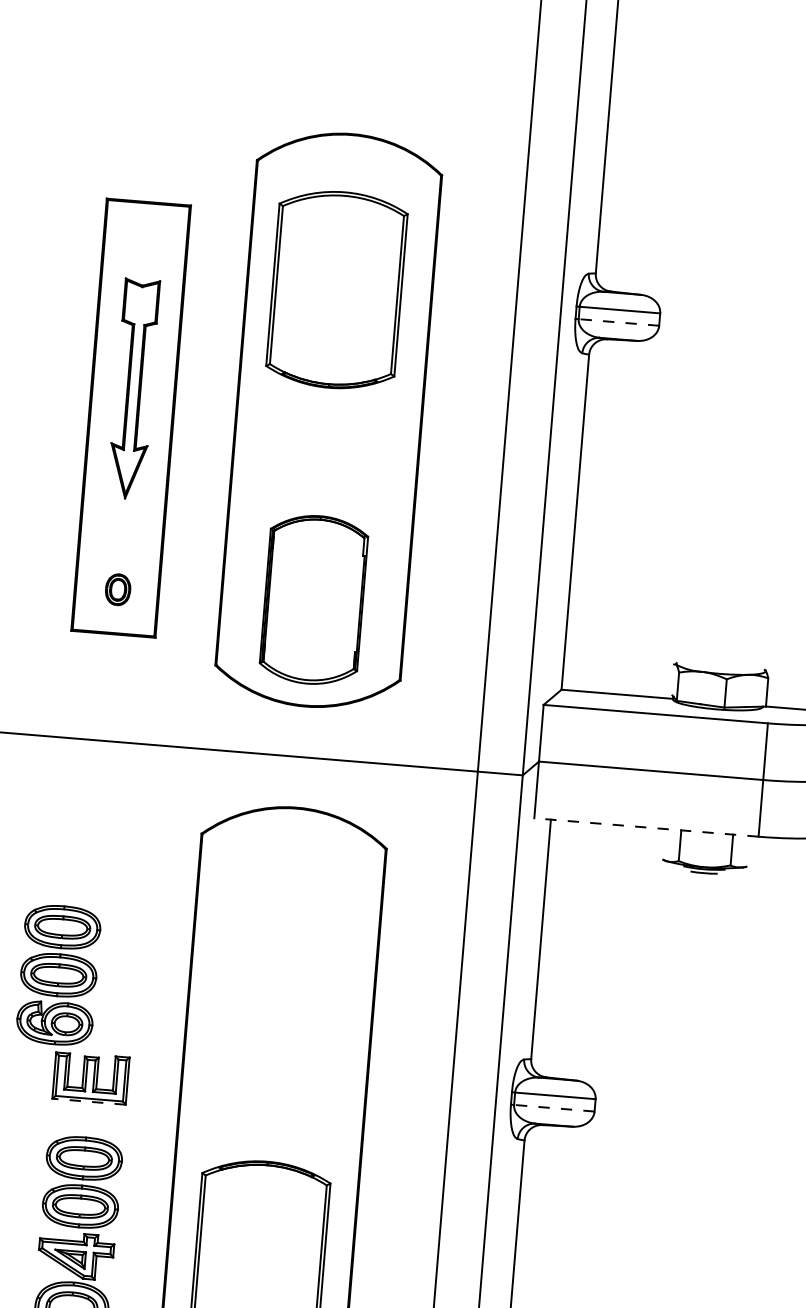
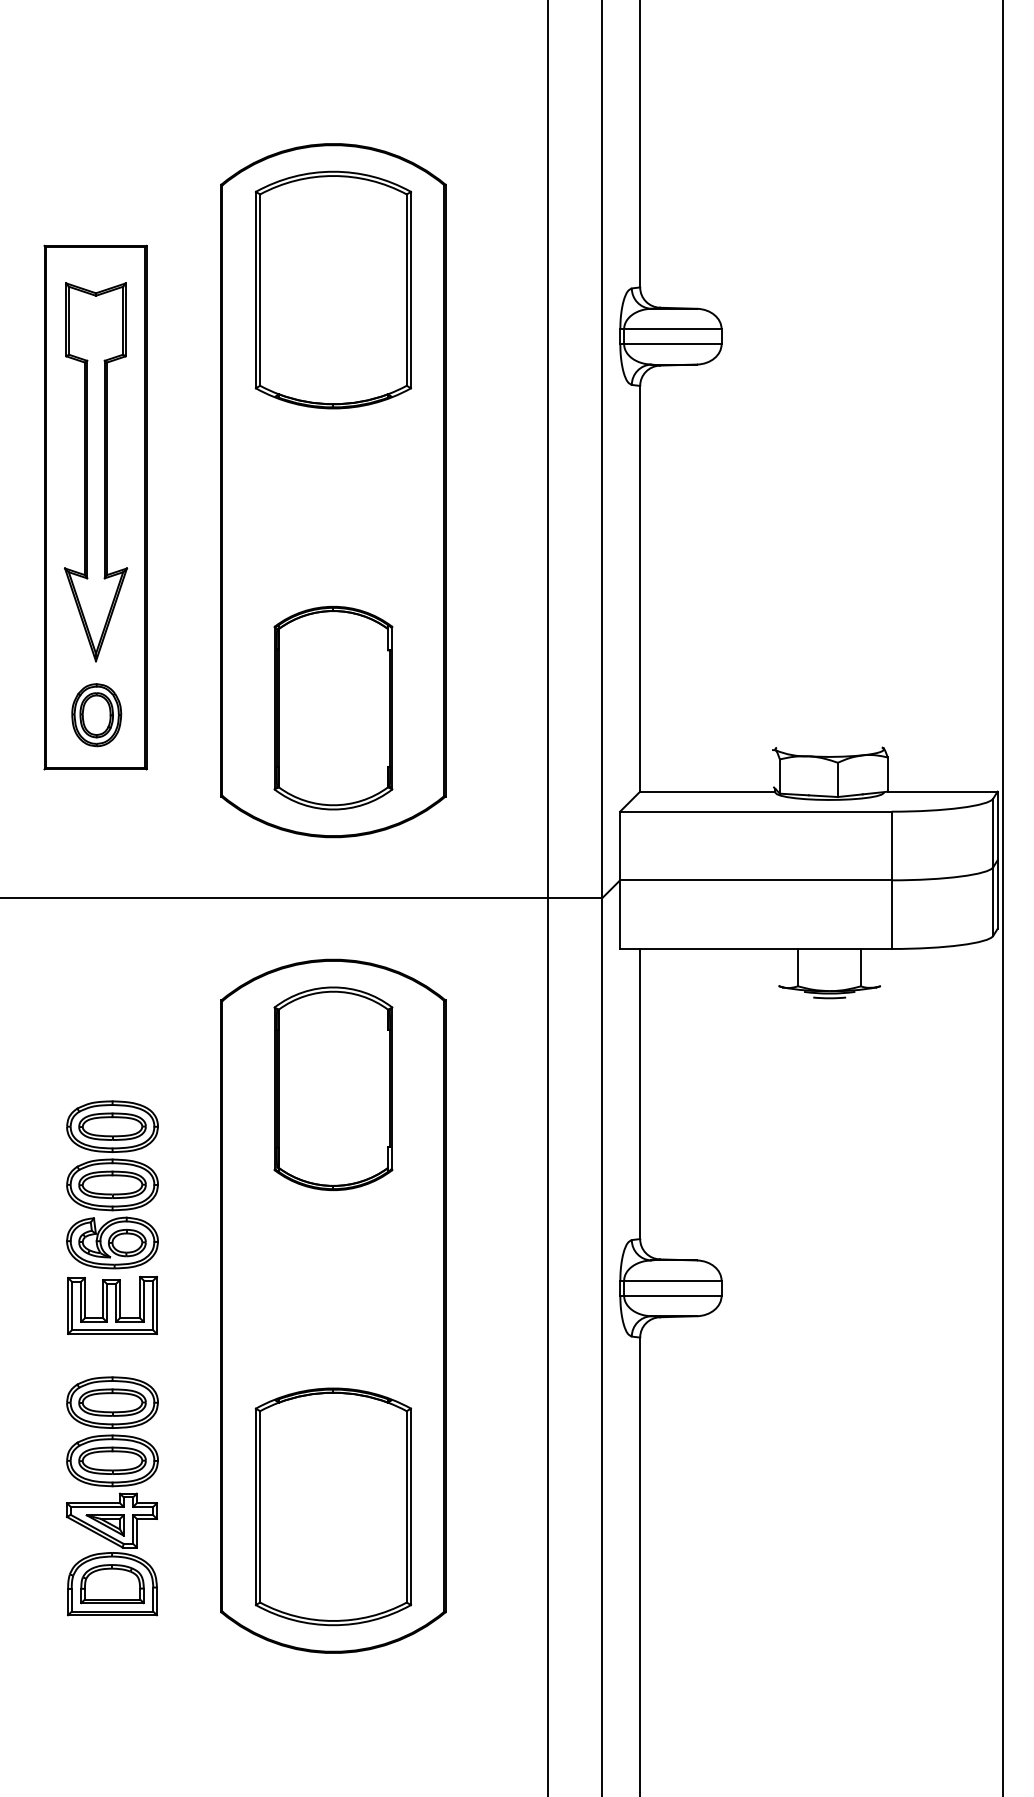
part: (336, 289) -> (332, 289), moved
line: (618, 322) -> (672, 344), dashed -> solid
part: (134, 389) -> (96, 472), size x1.43
part: (117, 589) -> (96, 715), size x1.67
line: (646, 827) -> (755, 948), dashed -> solid
part: (288, 914) -> (333, 1088), added
part: (58, 974) -> (112, 1184), moved
line: (89, 1102) -> (112, 1334), dashed -> solid
line: (554, 1107) -> (672, 1295), dashed -> solid

